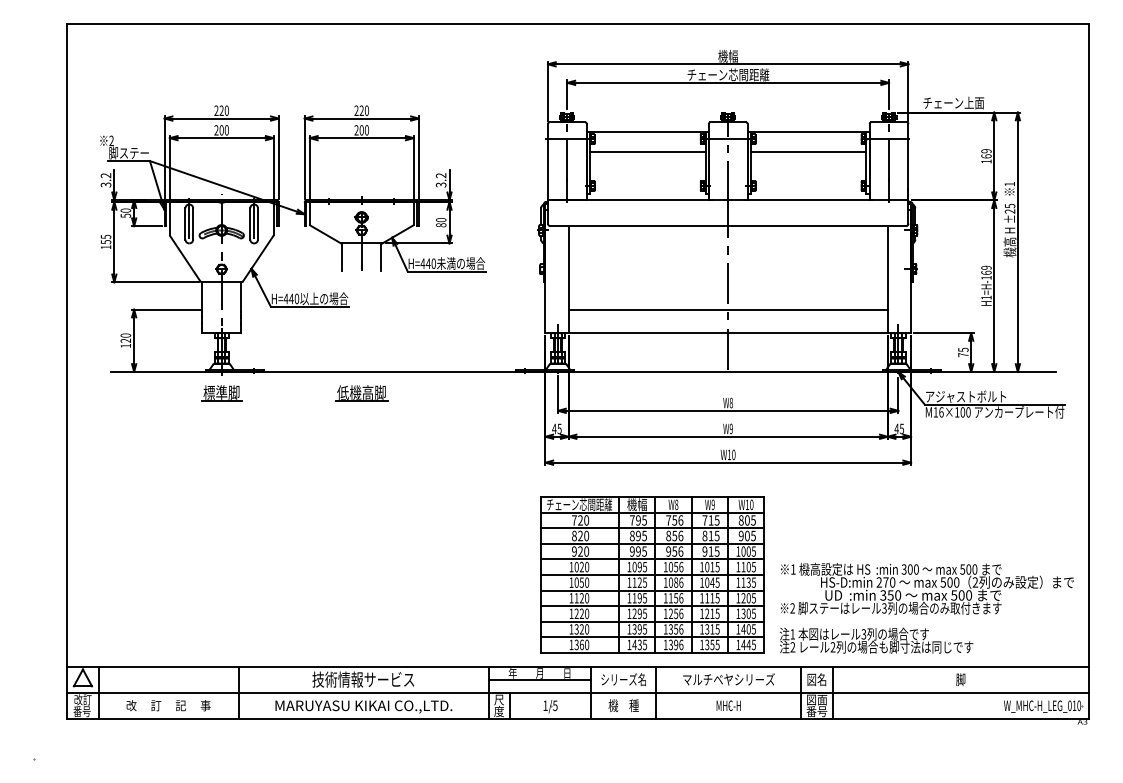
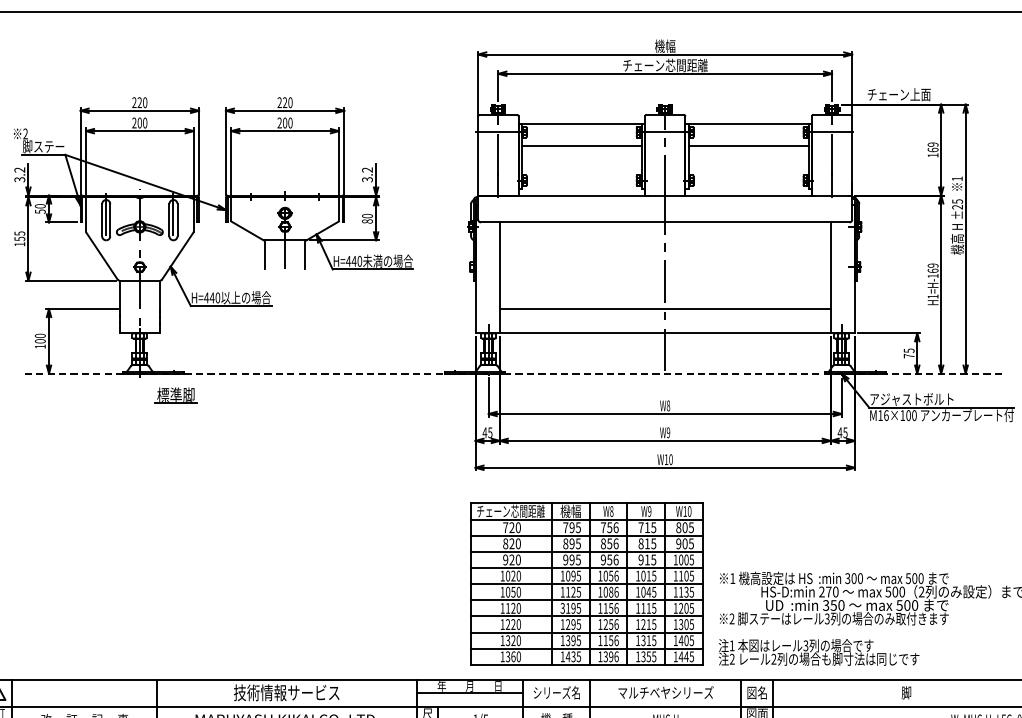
text: (125, 340) -> (40, 341), 120 -> 100
line: (583, 371) -> (515, 373), solid -> dashed
part: (221, 393) -> (175, 396), moved
part: (361, 393) -> (284, 396), removed
text: (629, 598) -> (562, 608), 1195 -> 3195
text: (670, 629) -> (605, 640), 1356 -> 1156

